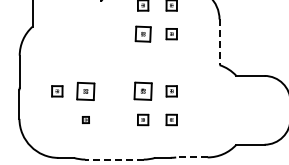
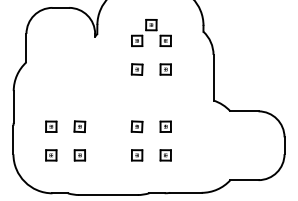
part: (142, 34) -> (136, 69), size x0.71
line: (219, 42) -> (213, 77), dashed -> solid
part: (85, 91) -> (79, 126), size x0.62
part: (142, 91) -> (136, 126), size x0.62
part: (57, 120) -> (51, 155), added
part: (85, 120) -> (79, 155), size x1.67
line: (191, 157) -> (185, 192), dashed -> solid
line: (114, 160) -> (108, 195), dashed -> solid

